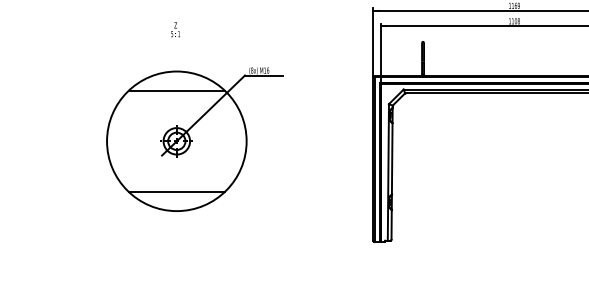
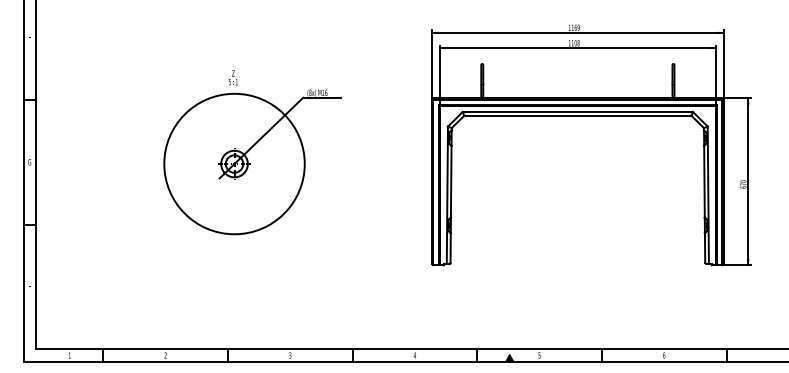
text: (175, 29) -> (233, 77), moved
line: (176, 90) -> (234, 112), removed
line: (176, 192) -> (234, 215), removed

